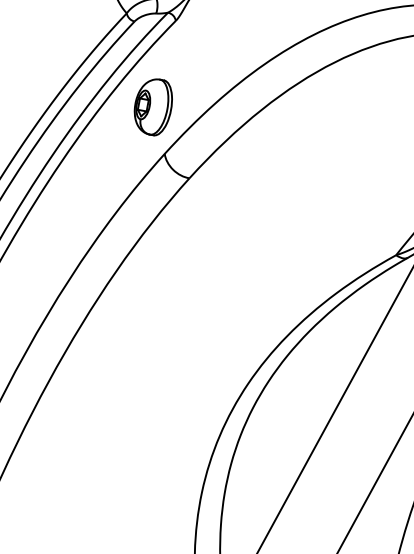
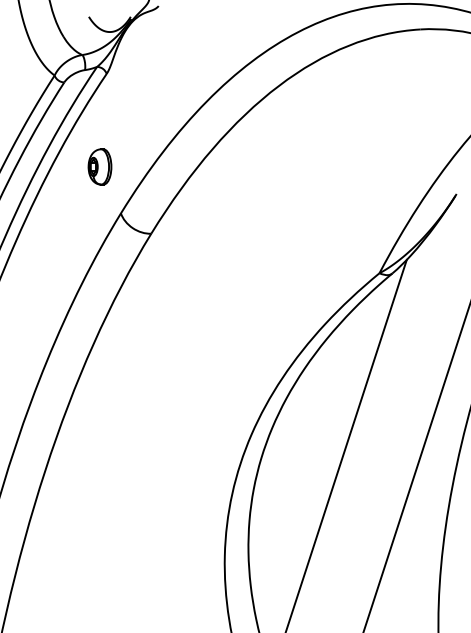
part: (152, 106) -> (99, 166), size x0.6

